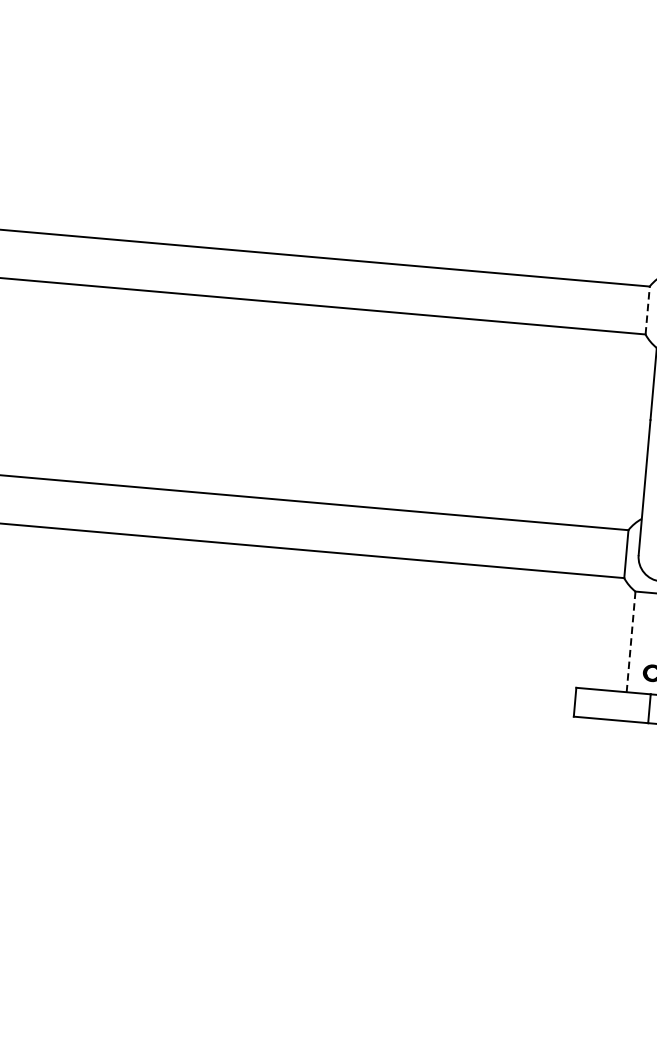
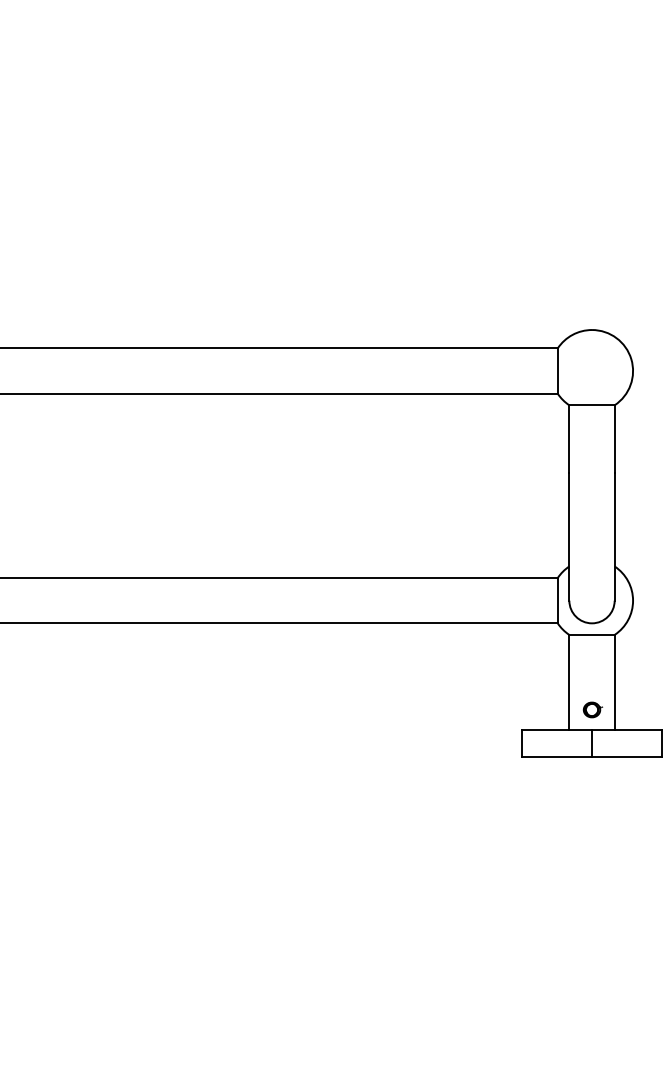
line: (647, 310) -> (557, 371), dashed -> solid
line: (631, 642) -> (569, 682), dashed -> solid

